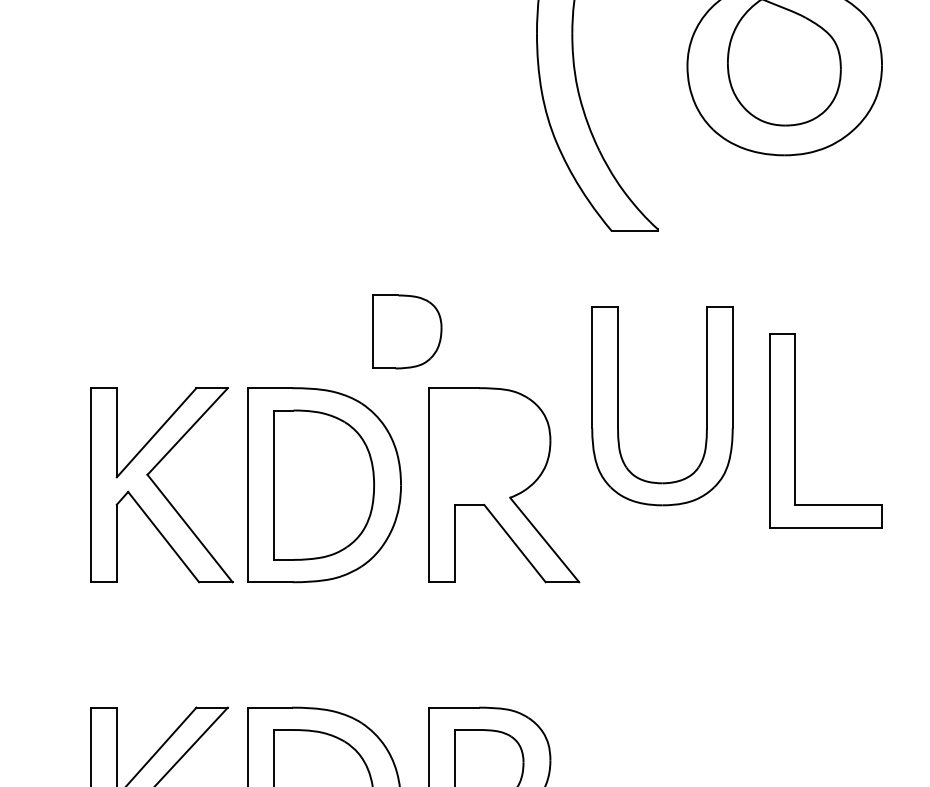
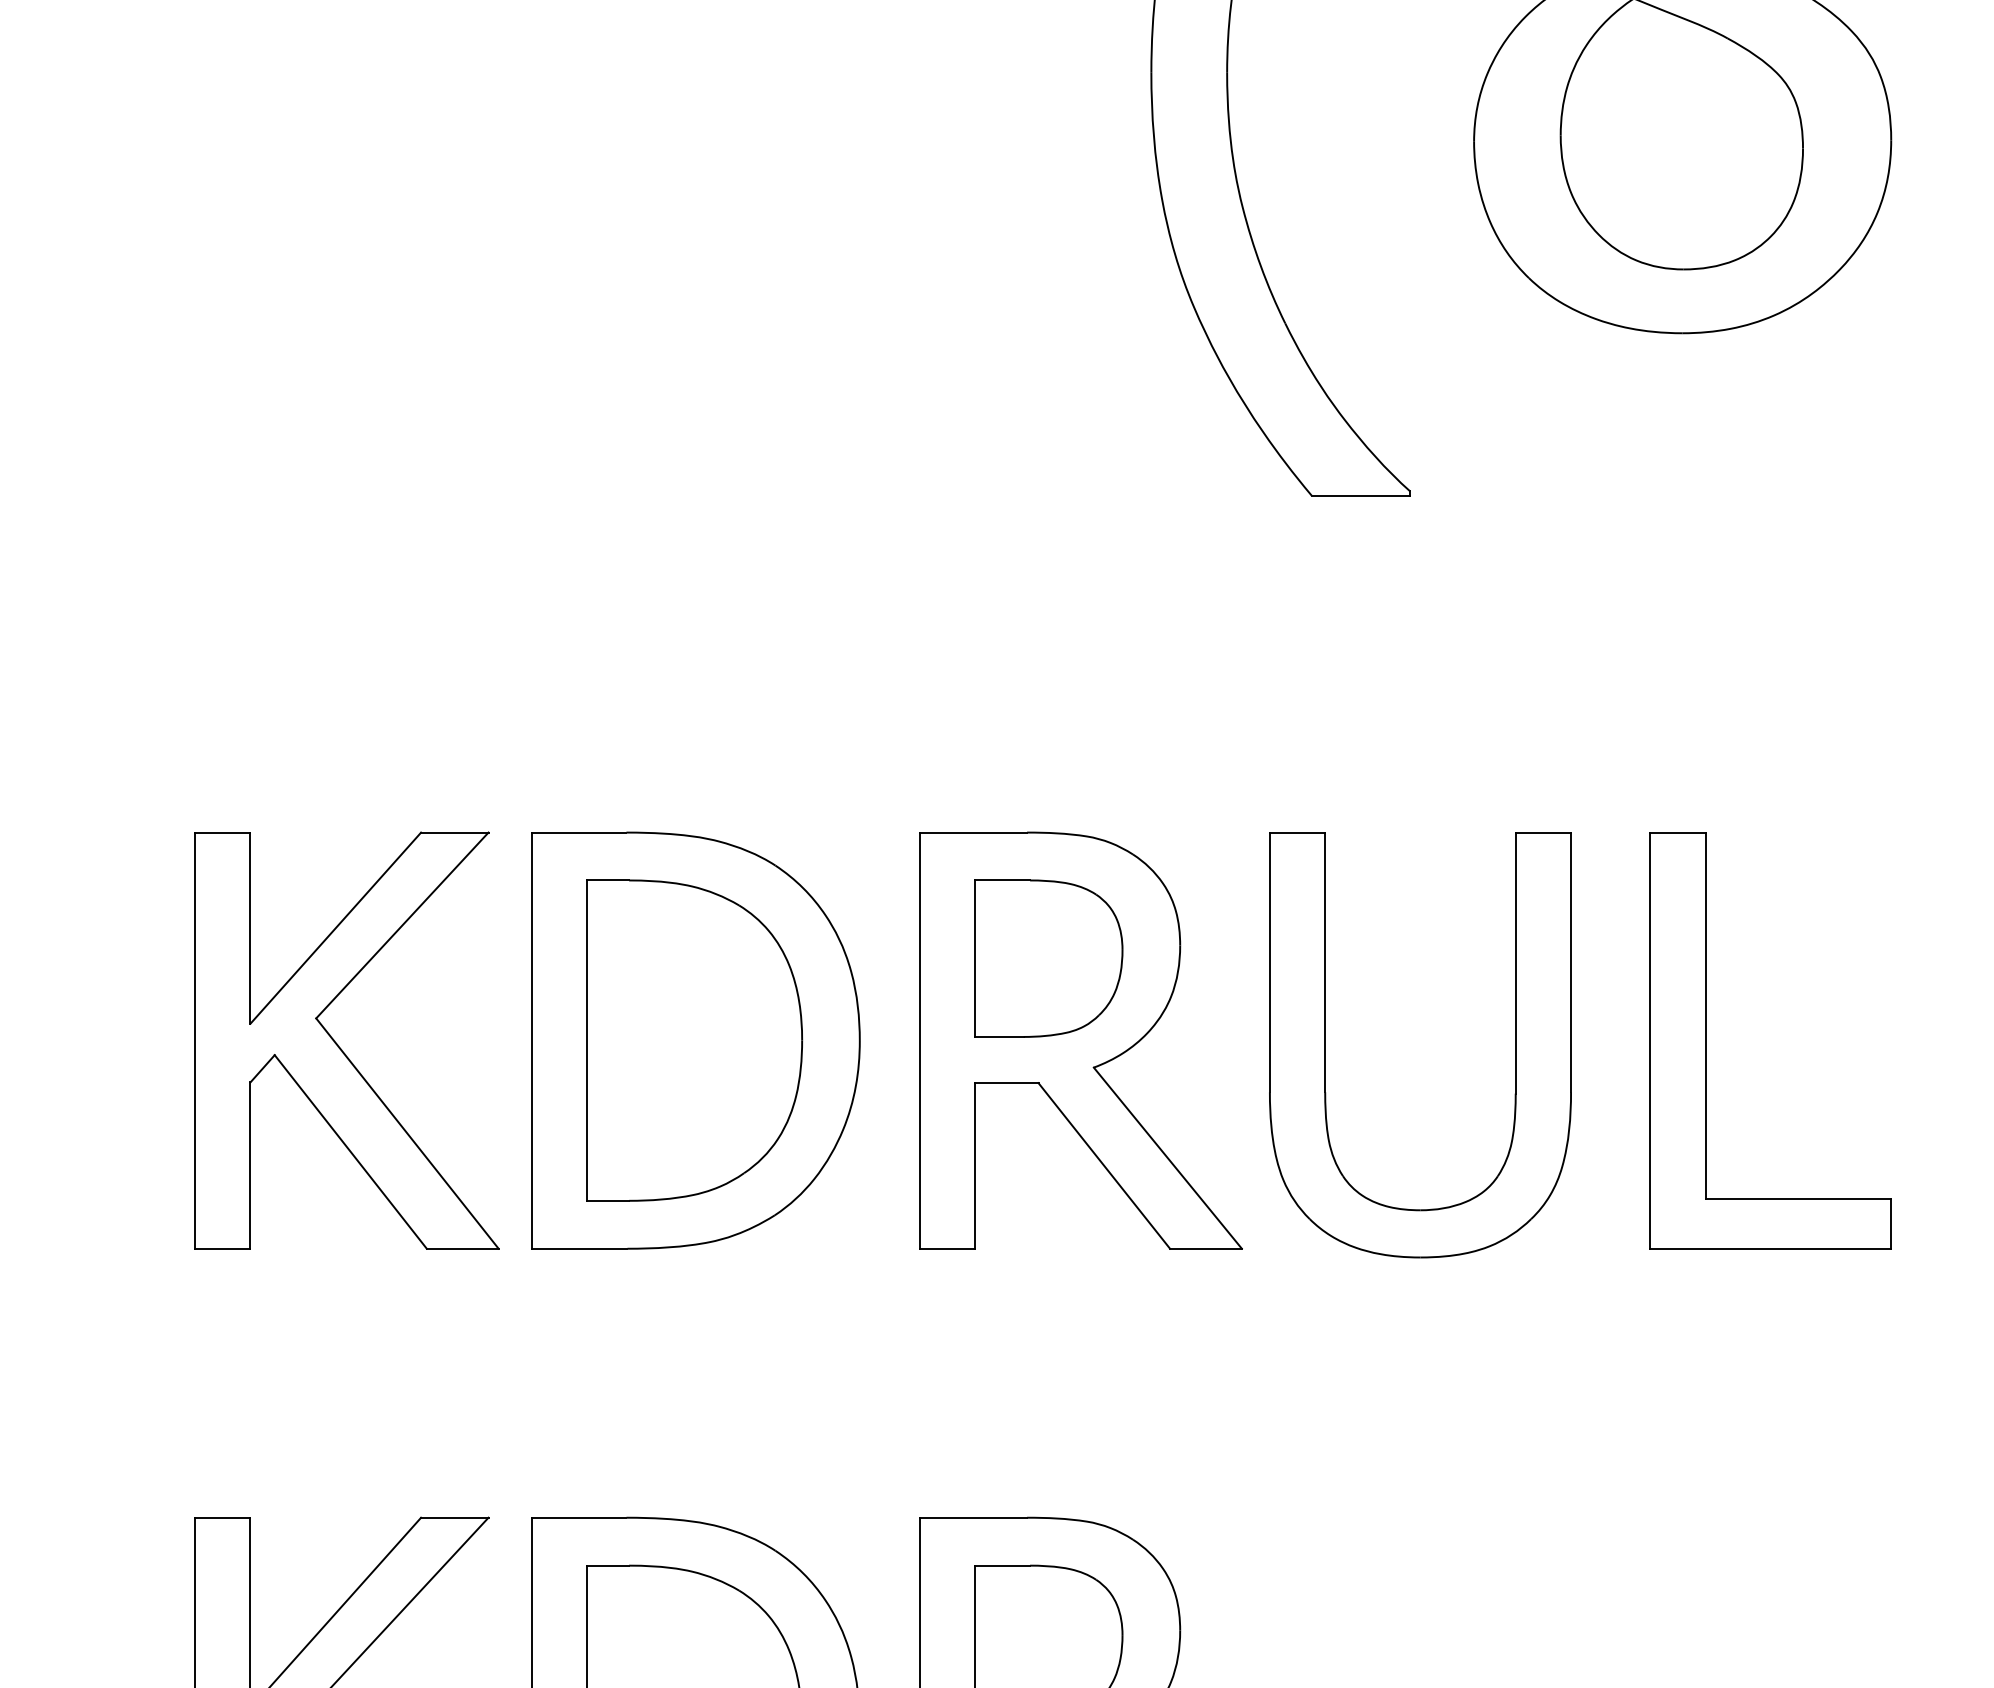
part: (407, 331) -> (1049, 957), moved
part: (618, 406) -> (1326, 1045), moved
part: (795, 430) -> (1705, 1039), moved

